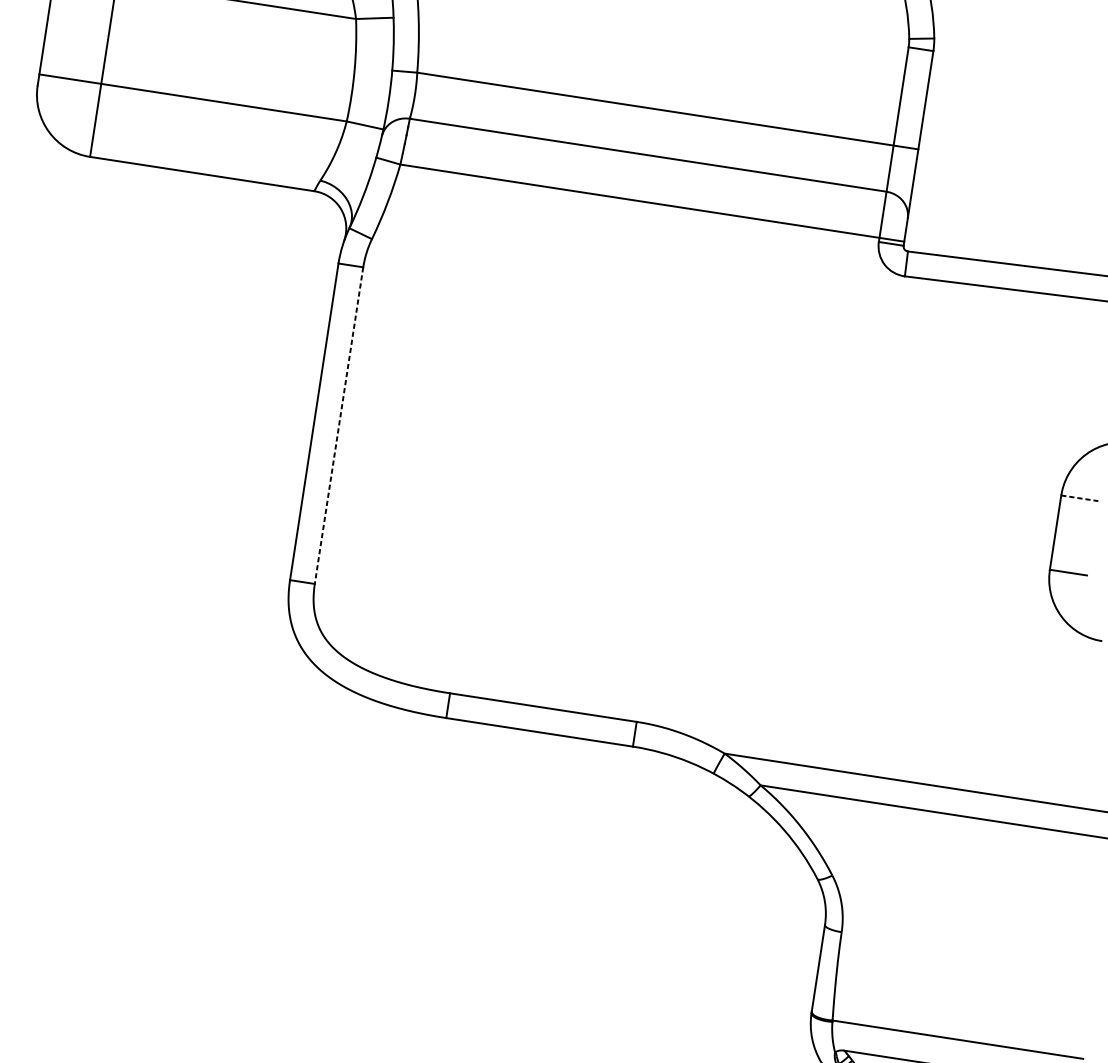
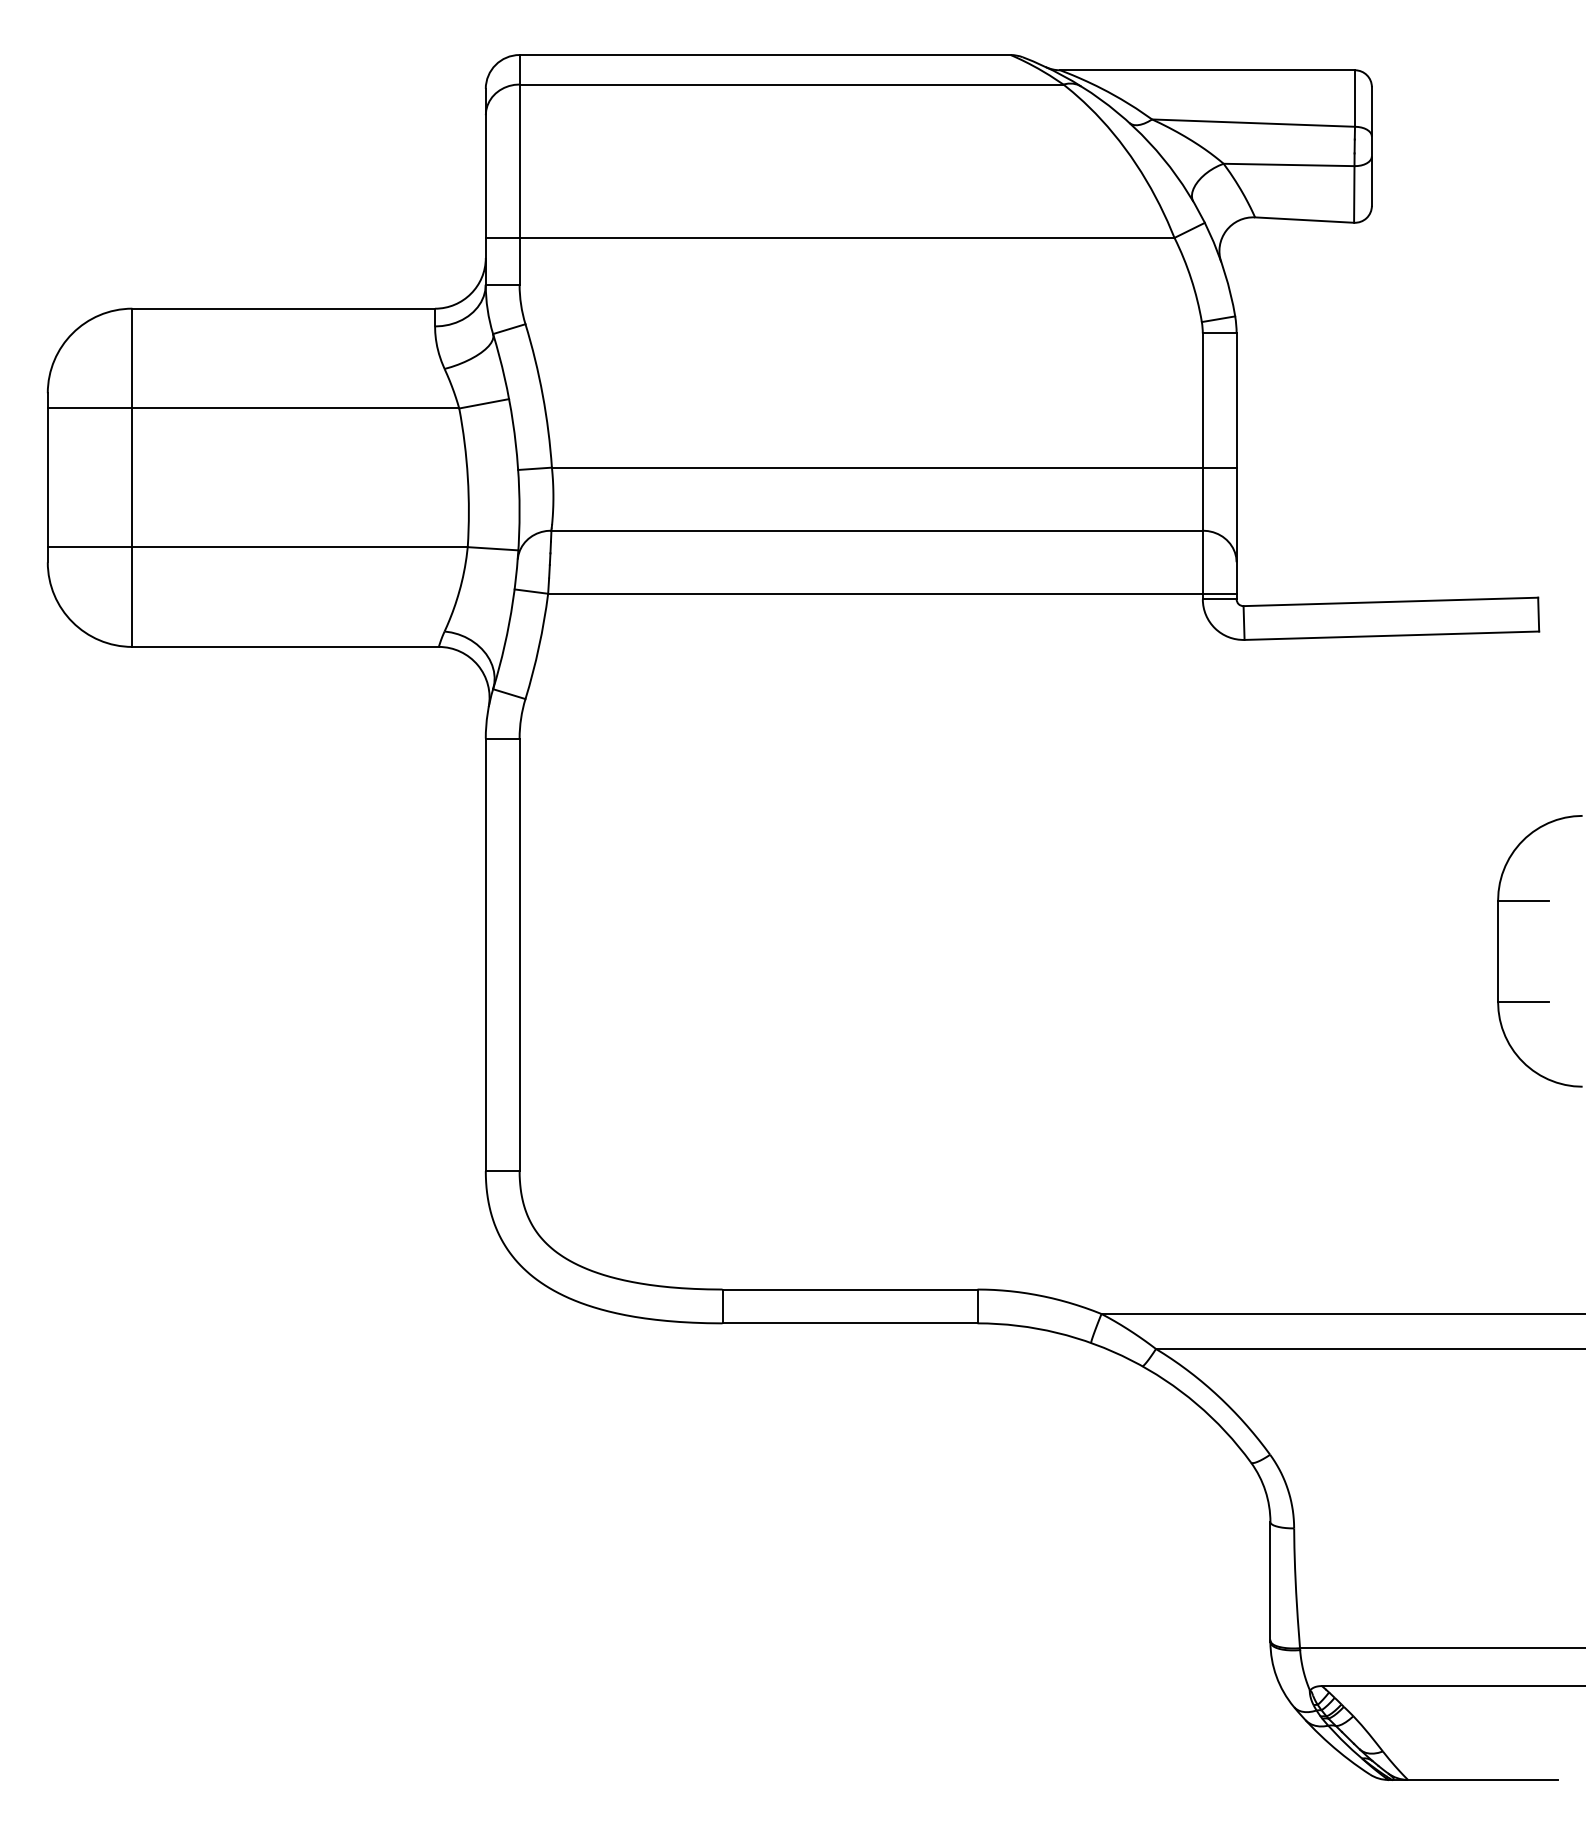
line: (338, 426) -> (519, 955), dashed -> solid
line: (1079, 498) -> (1523, 900), dashed -> solid

